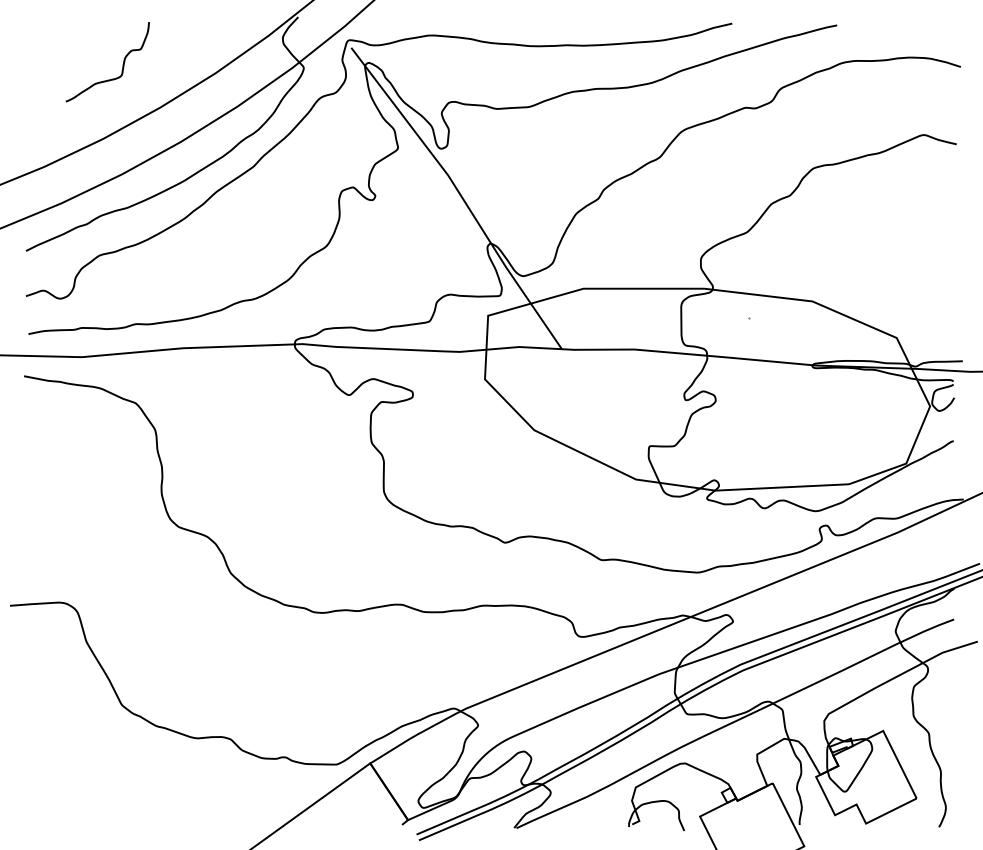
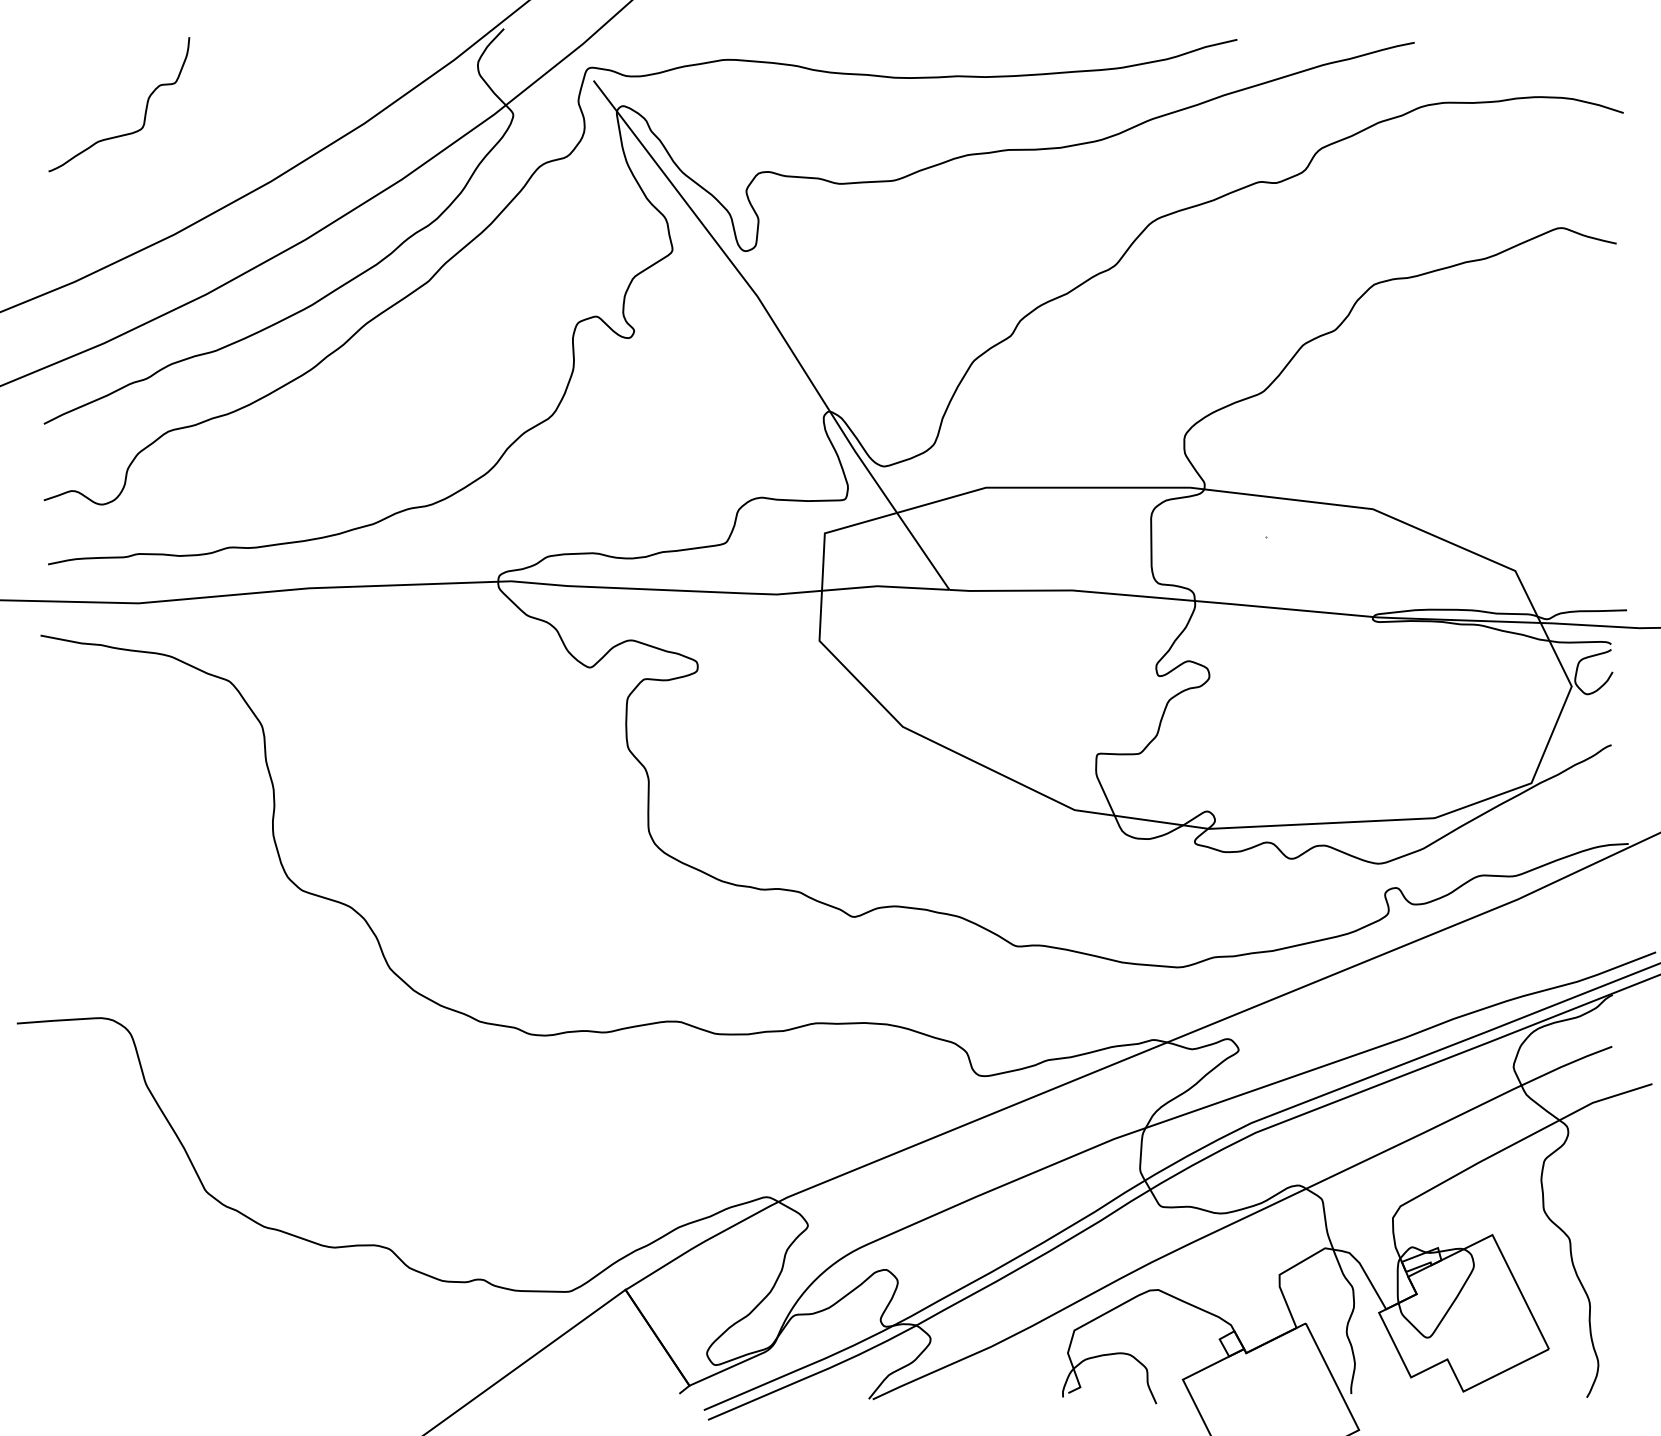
curve: (122, 64) -> (144, 108), moved

